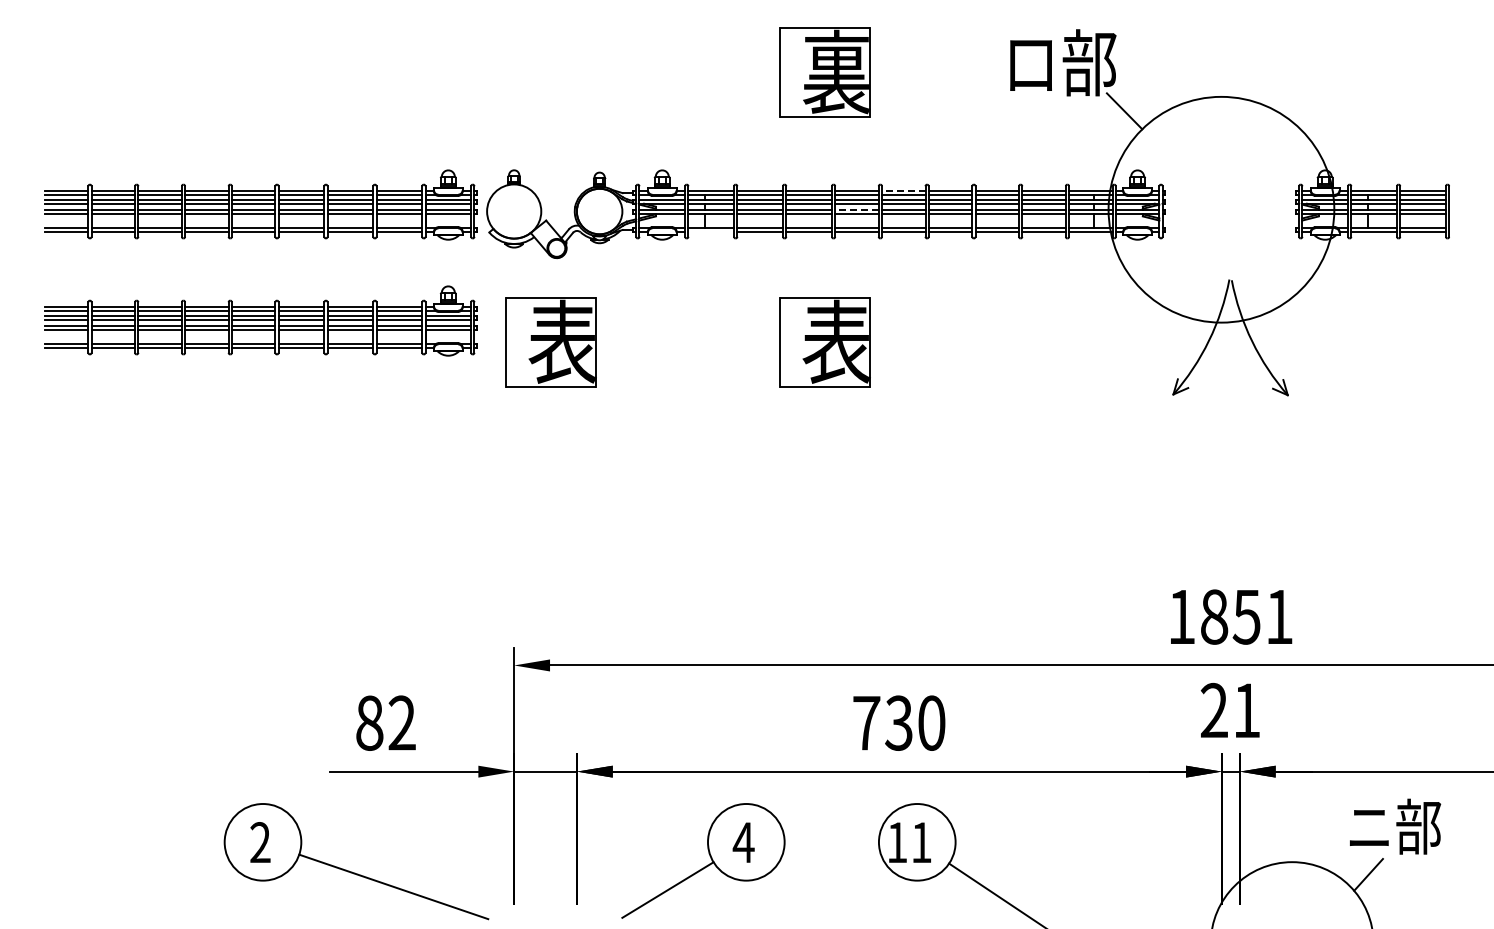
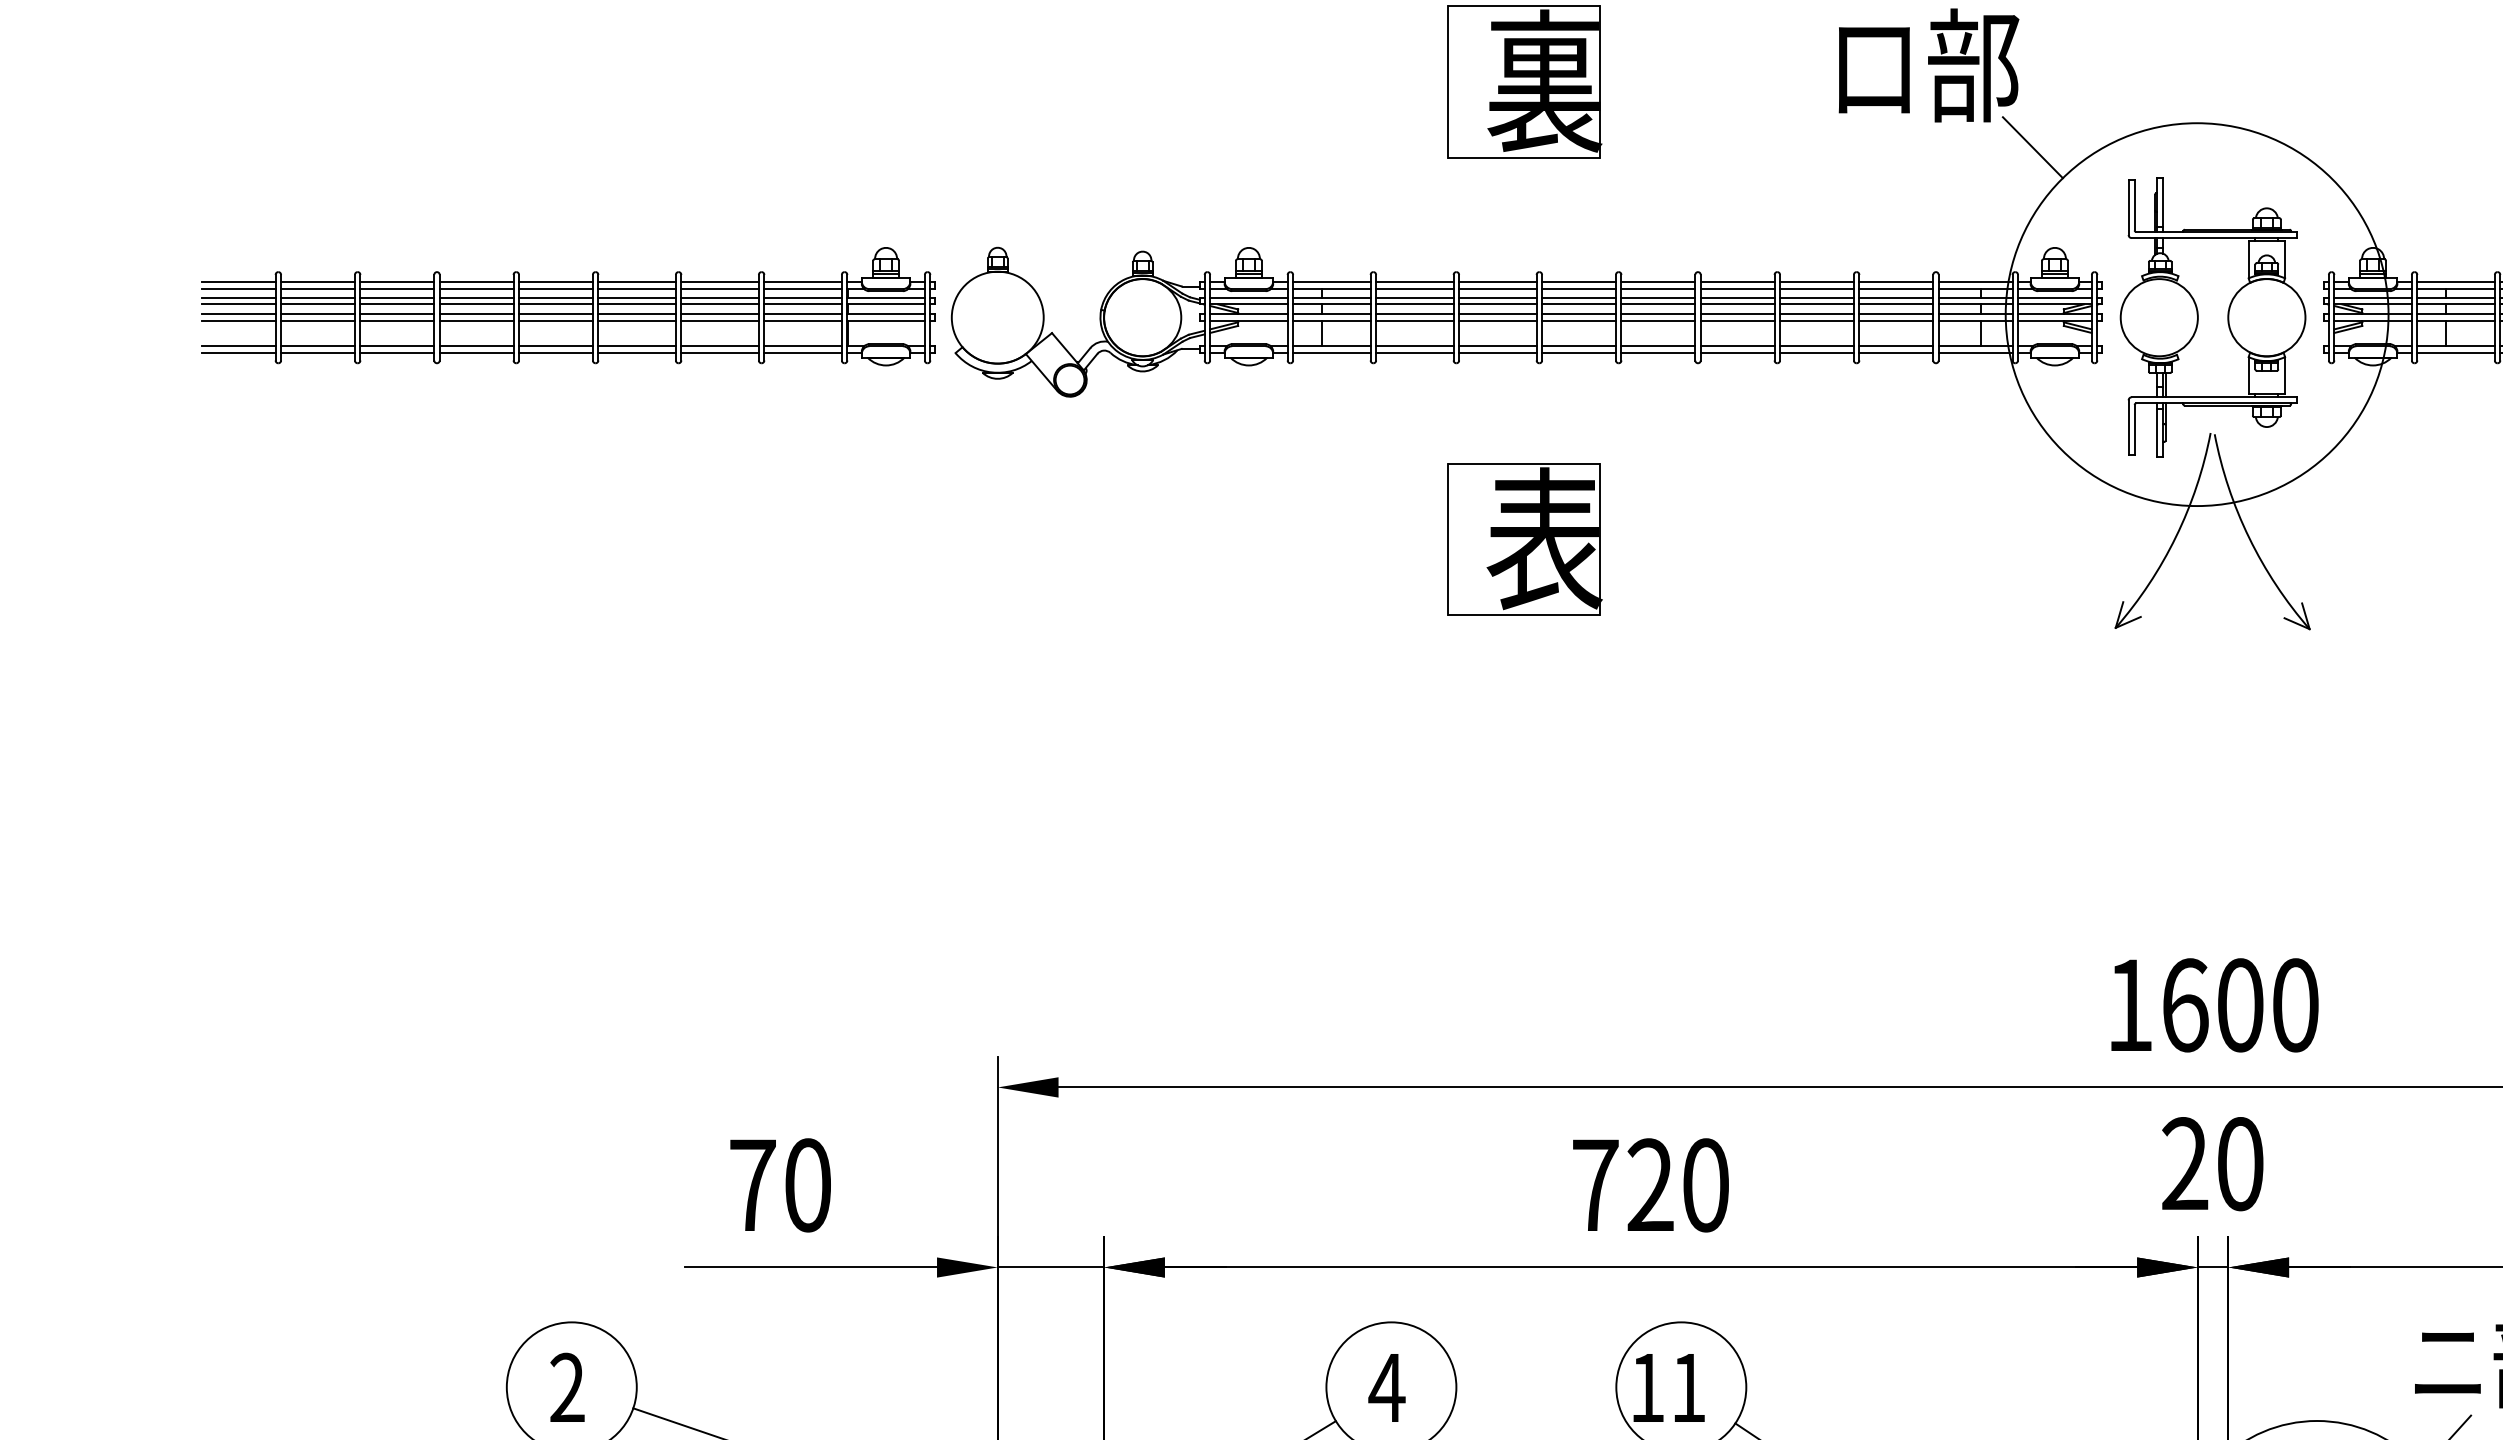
line: (903, 190) -> (1657, 281), dashed -> solid
line: (856, 209) -> (1578, 314), dashed -> solid
part: (1230, 211) -> (2212, 317), added
line: (711, 232) -> (1332, 353), added
part: (260, 320) -> (567, 502), removed
part: (550, 342) -> (1059, 539), removed
text: (1247, 616) -> (2241, 1004), 1851 -> 1600
text: (1246, 710) -> (2239, 1163), 21 -> 20
text: (385, 722) -> (779, 1184), 82 -> 70
text: (898, 722) -> (1649, 1184), 730 -> 720

